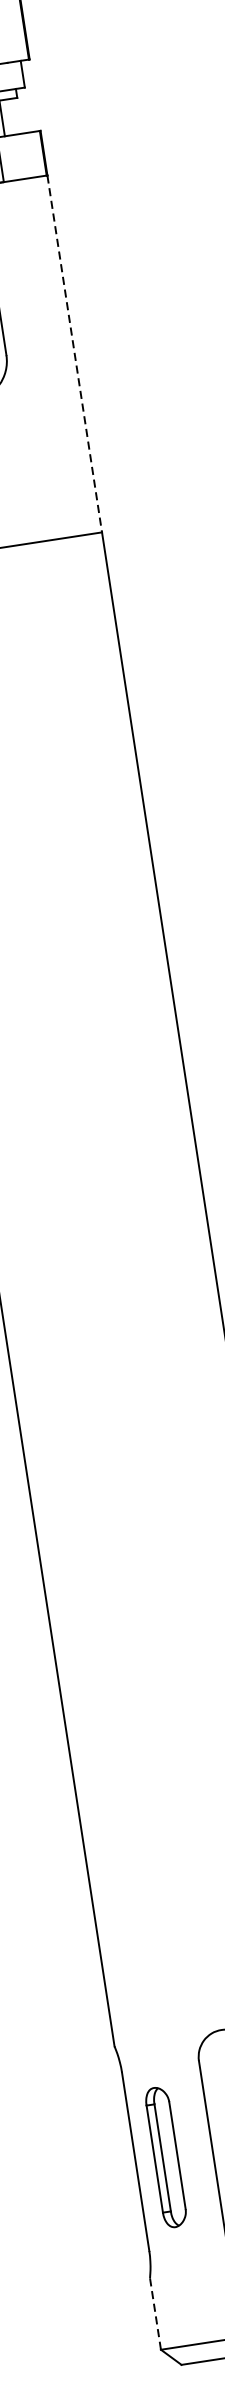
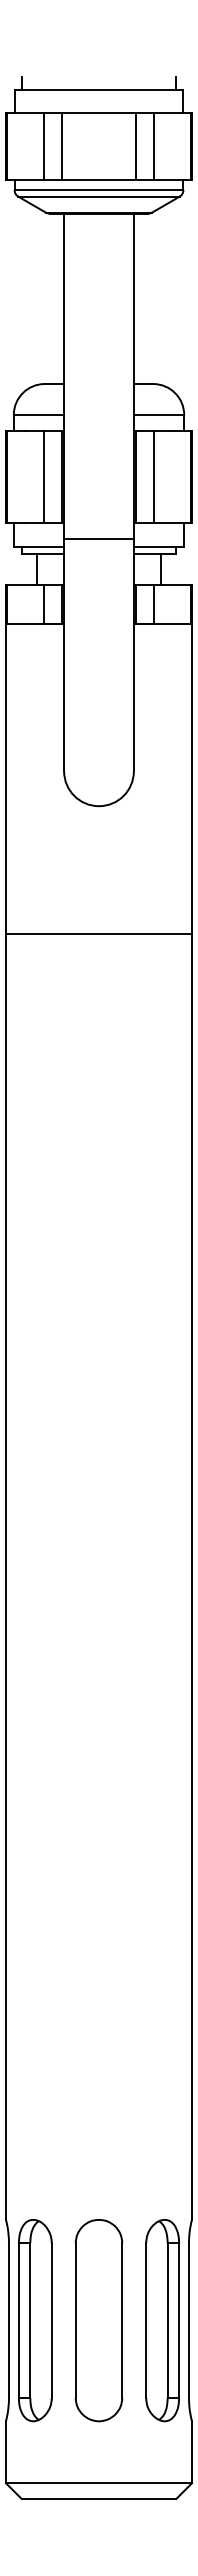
line: (74, 354) -> (191, 779), dashed -> solid
part: (166, 2157) -> (35, 2320), size x1.67
line: (156, 2314) -> (6, 2452), dashed -> solid

